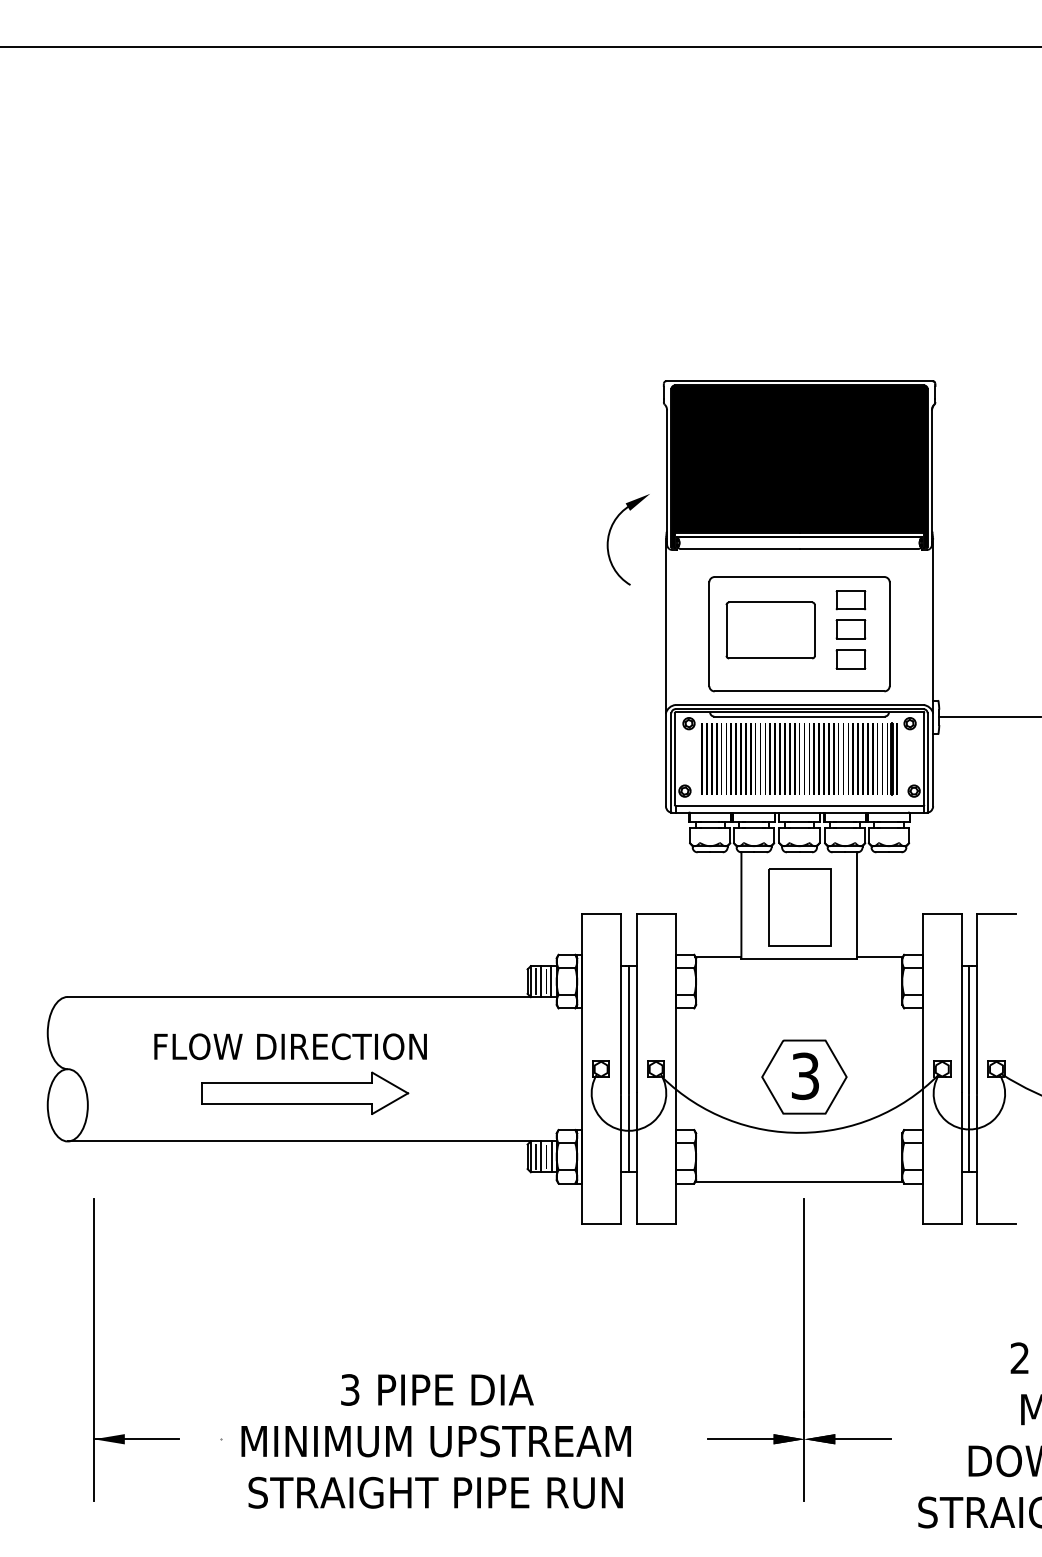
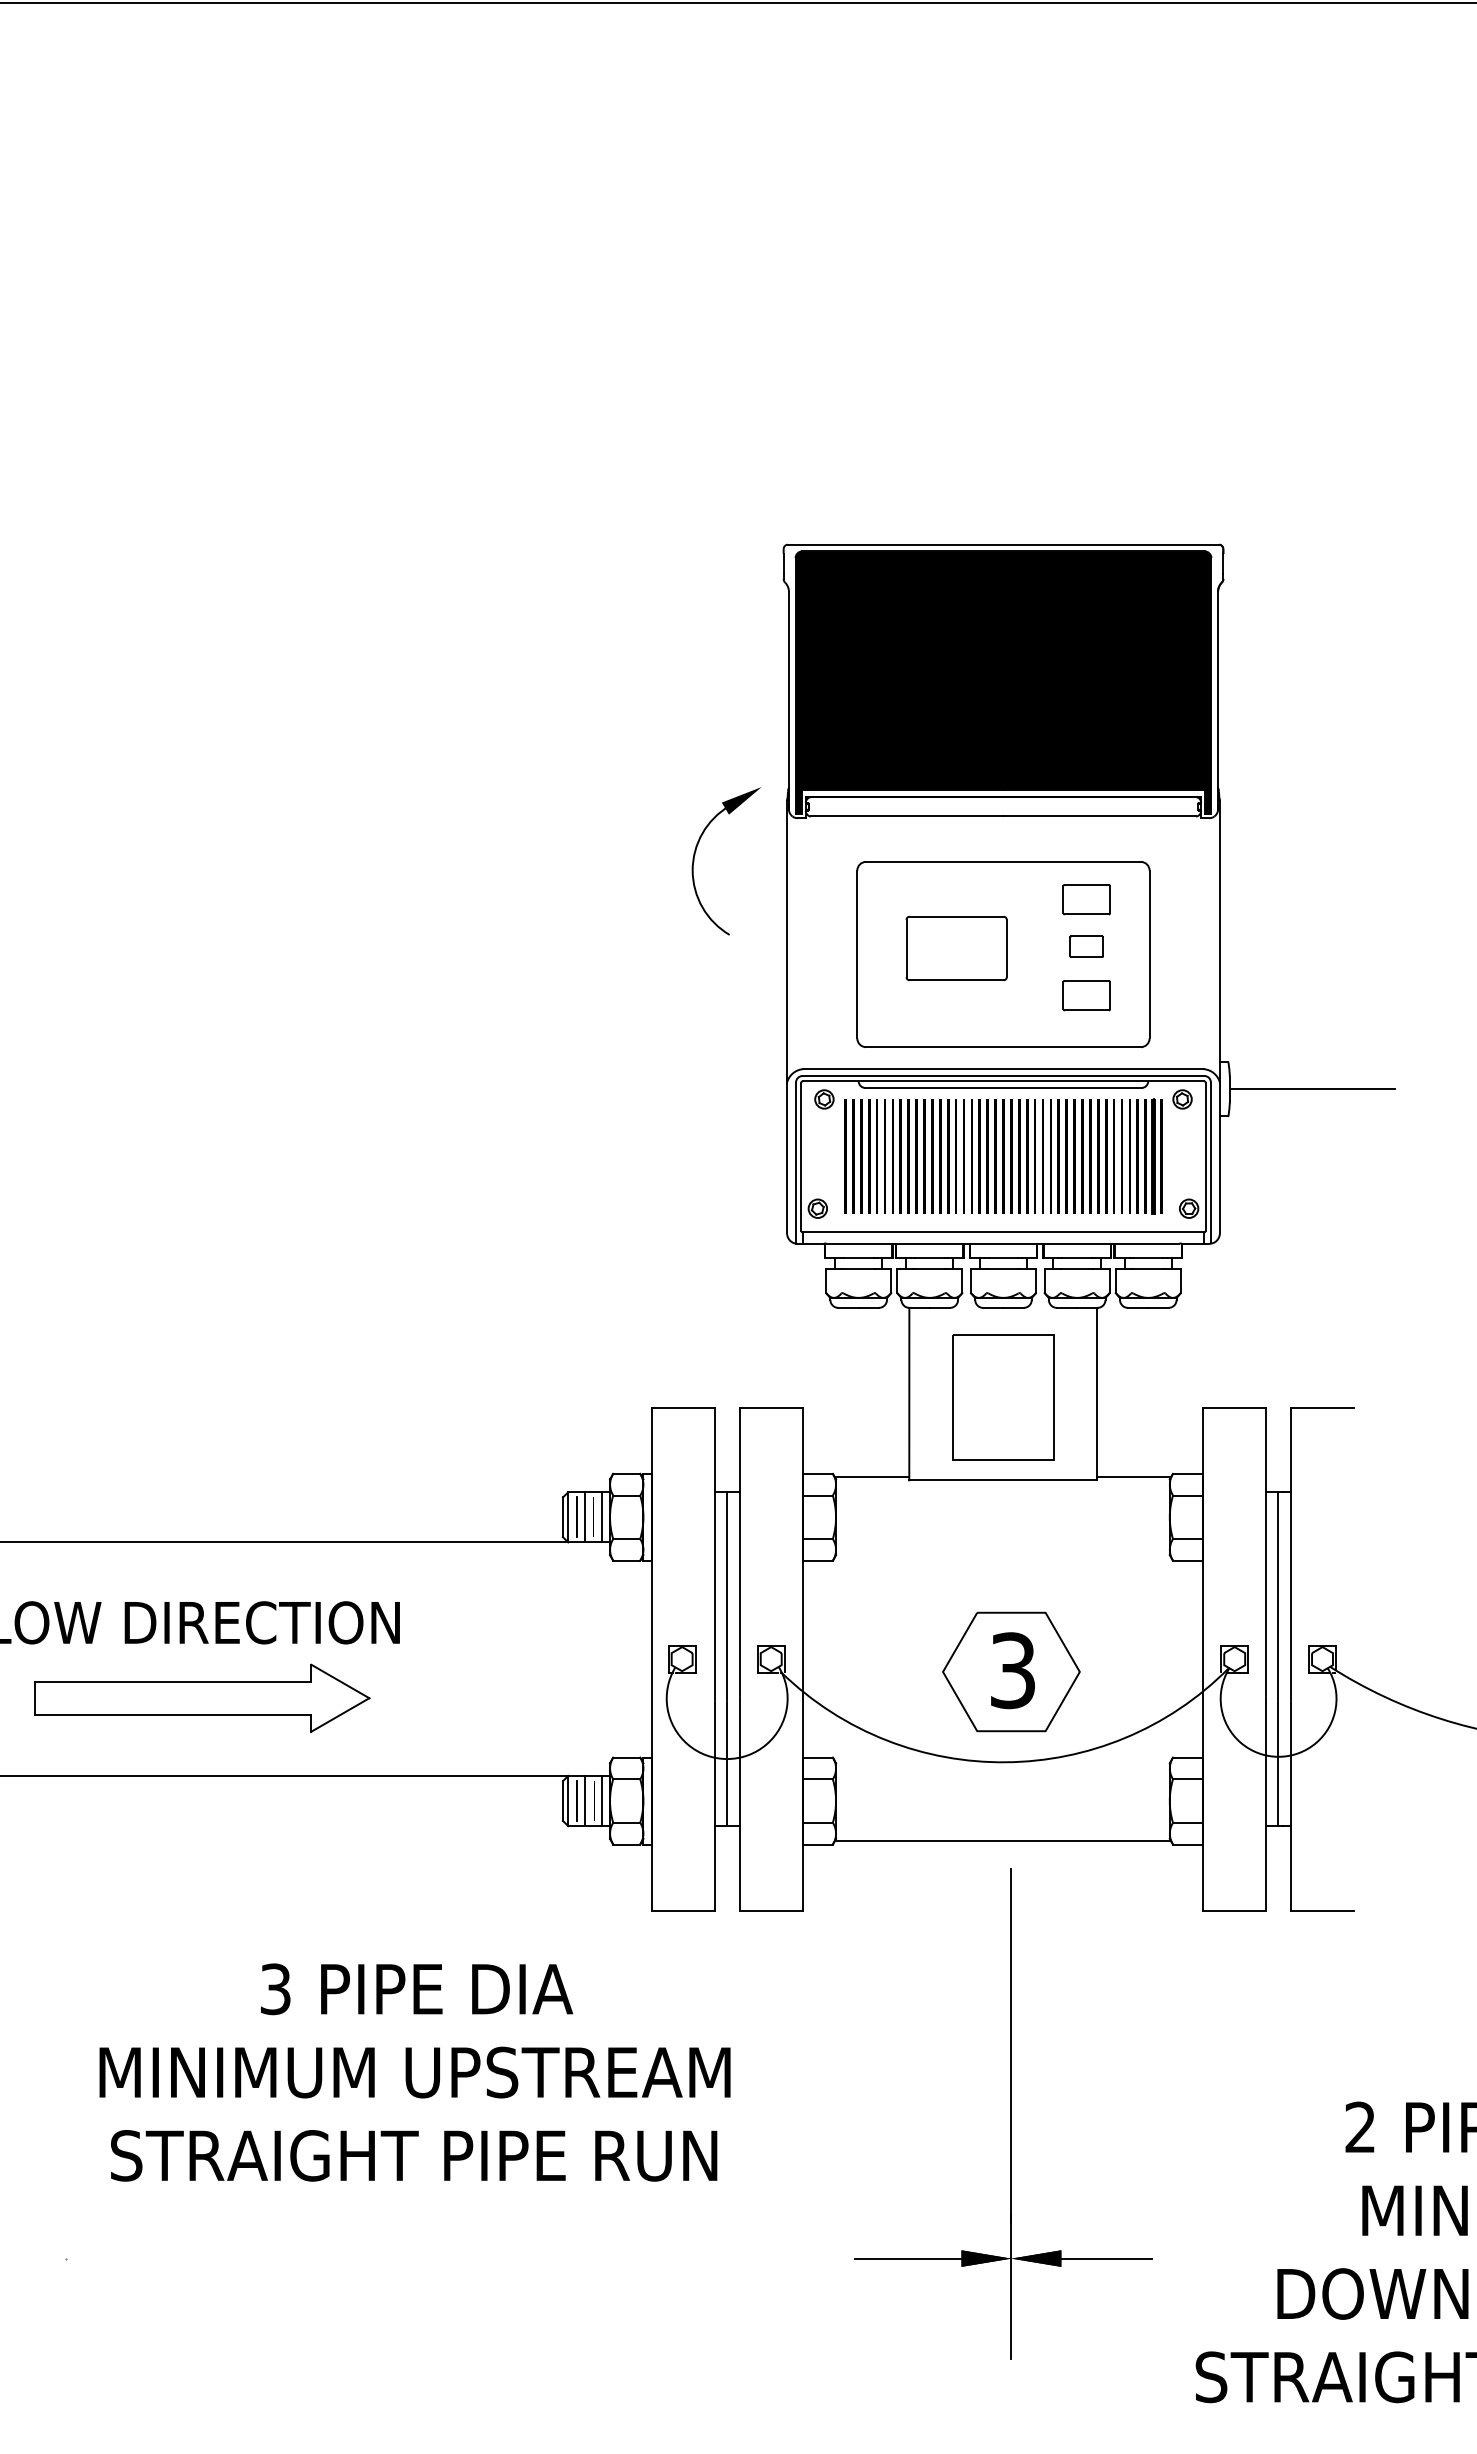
part: (610, 533) -> (697, 851), moved
part: (850, 629) -> (1086, 946), size x0.7
part: (770, 630) -> (956, 948), size x0.7
text: (435, 1441) -> (413, 2072), moved

